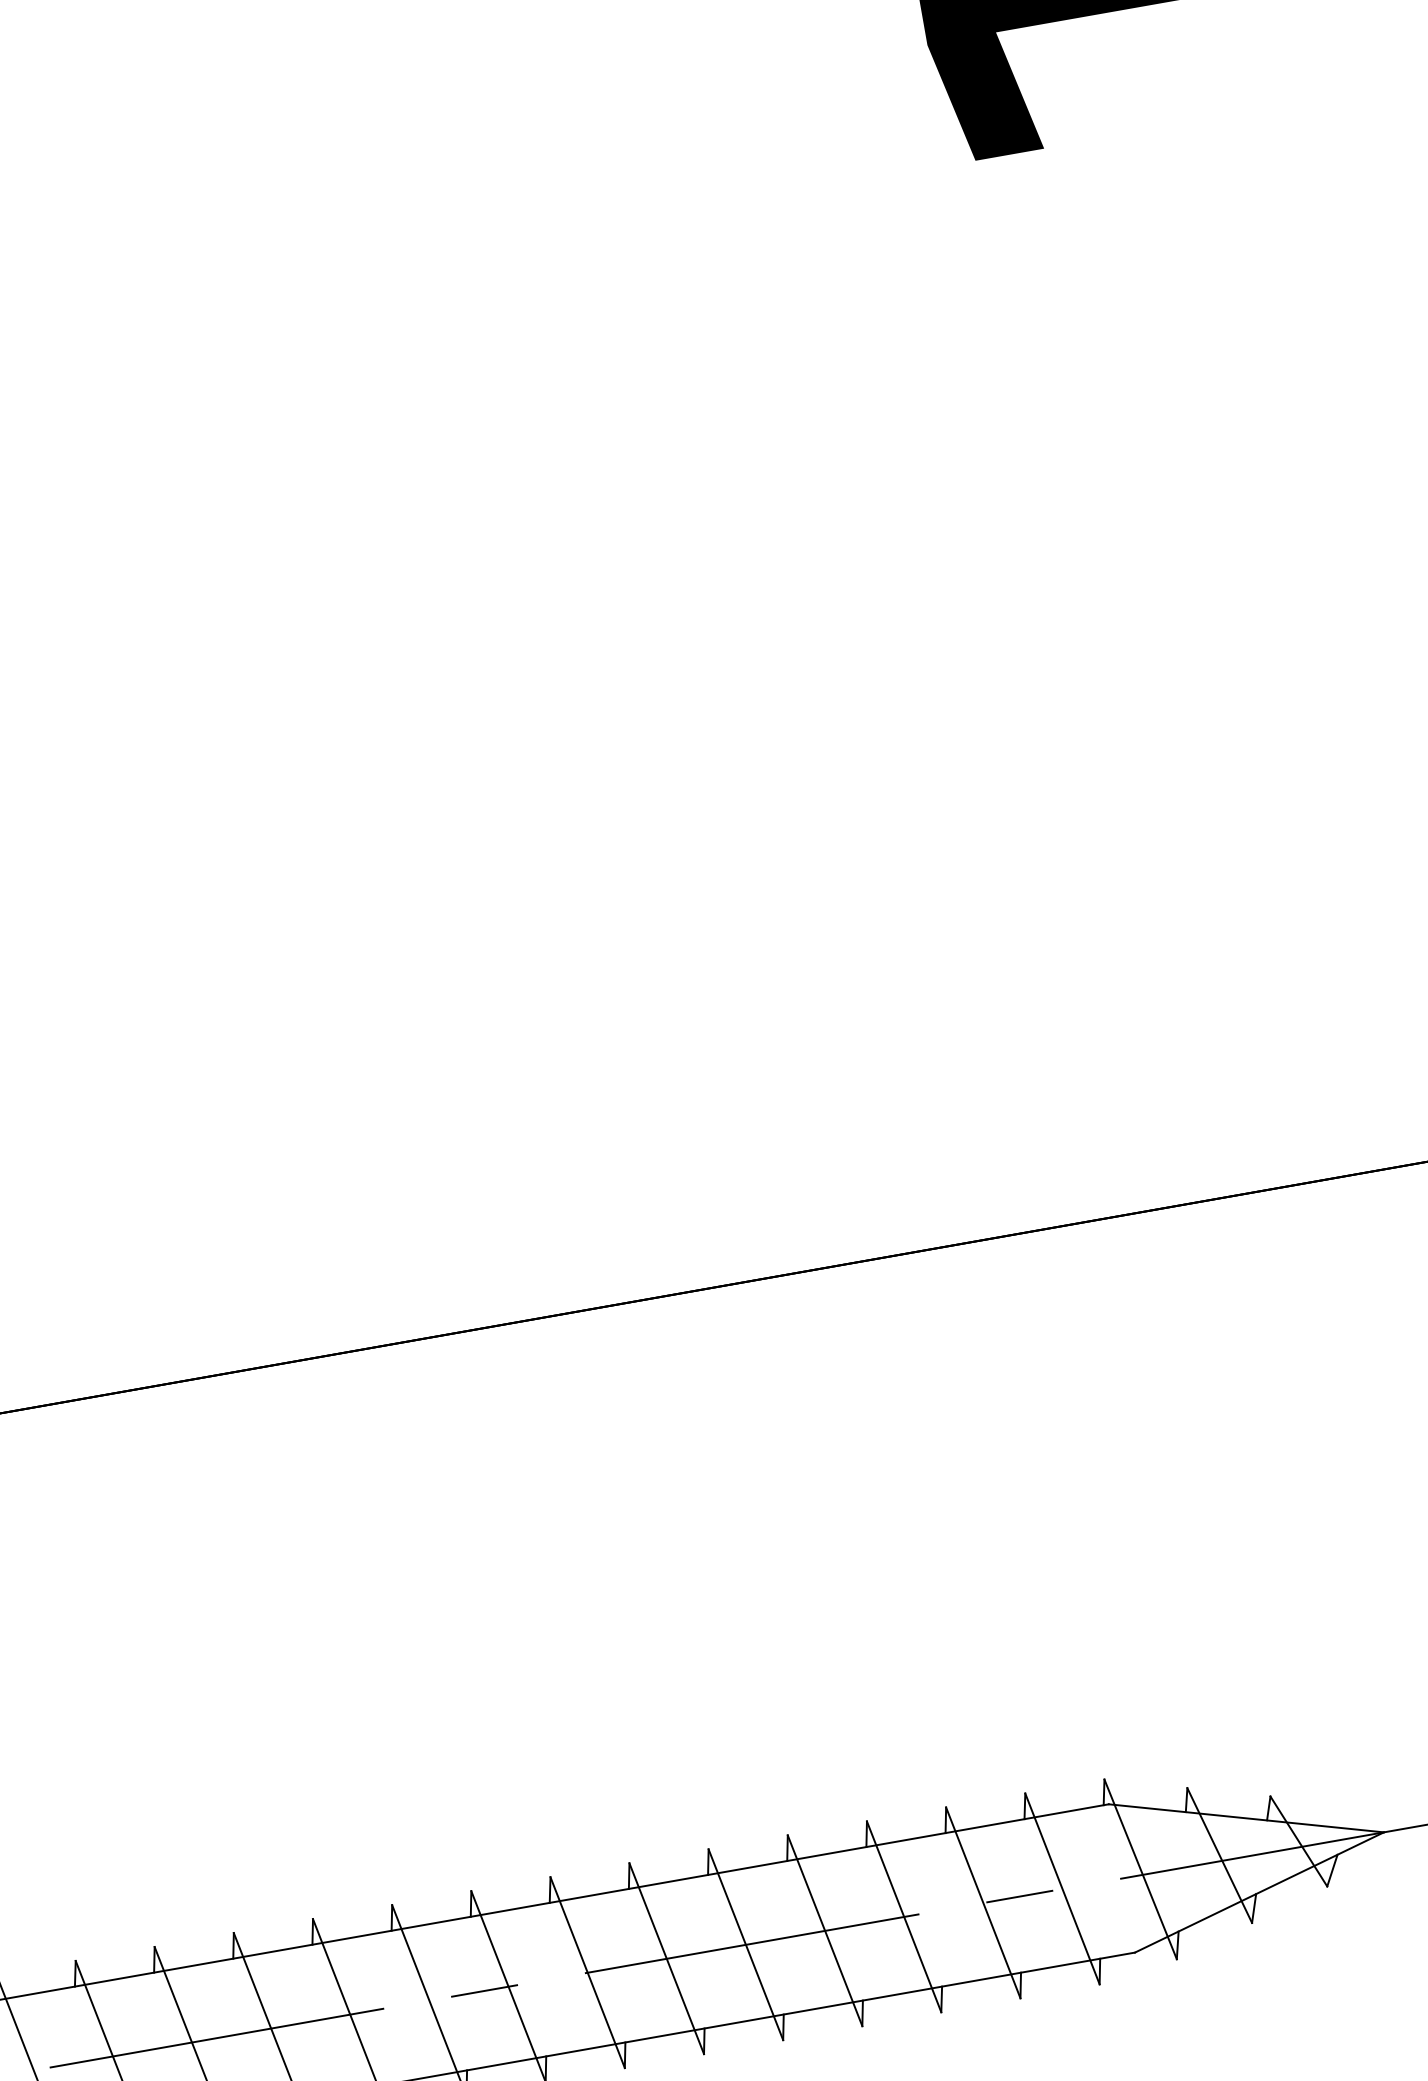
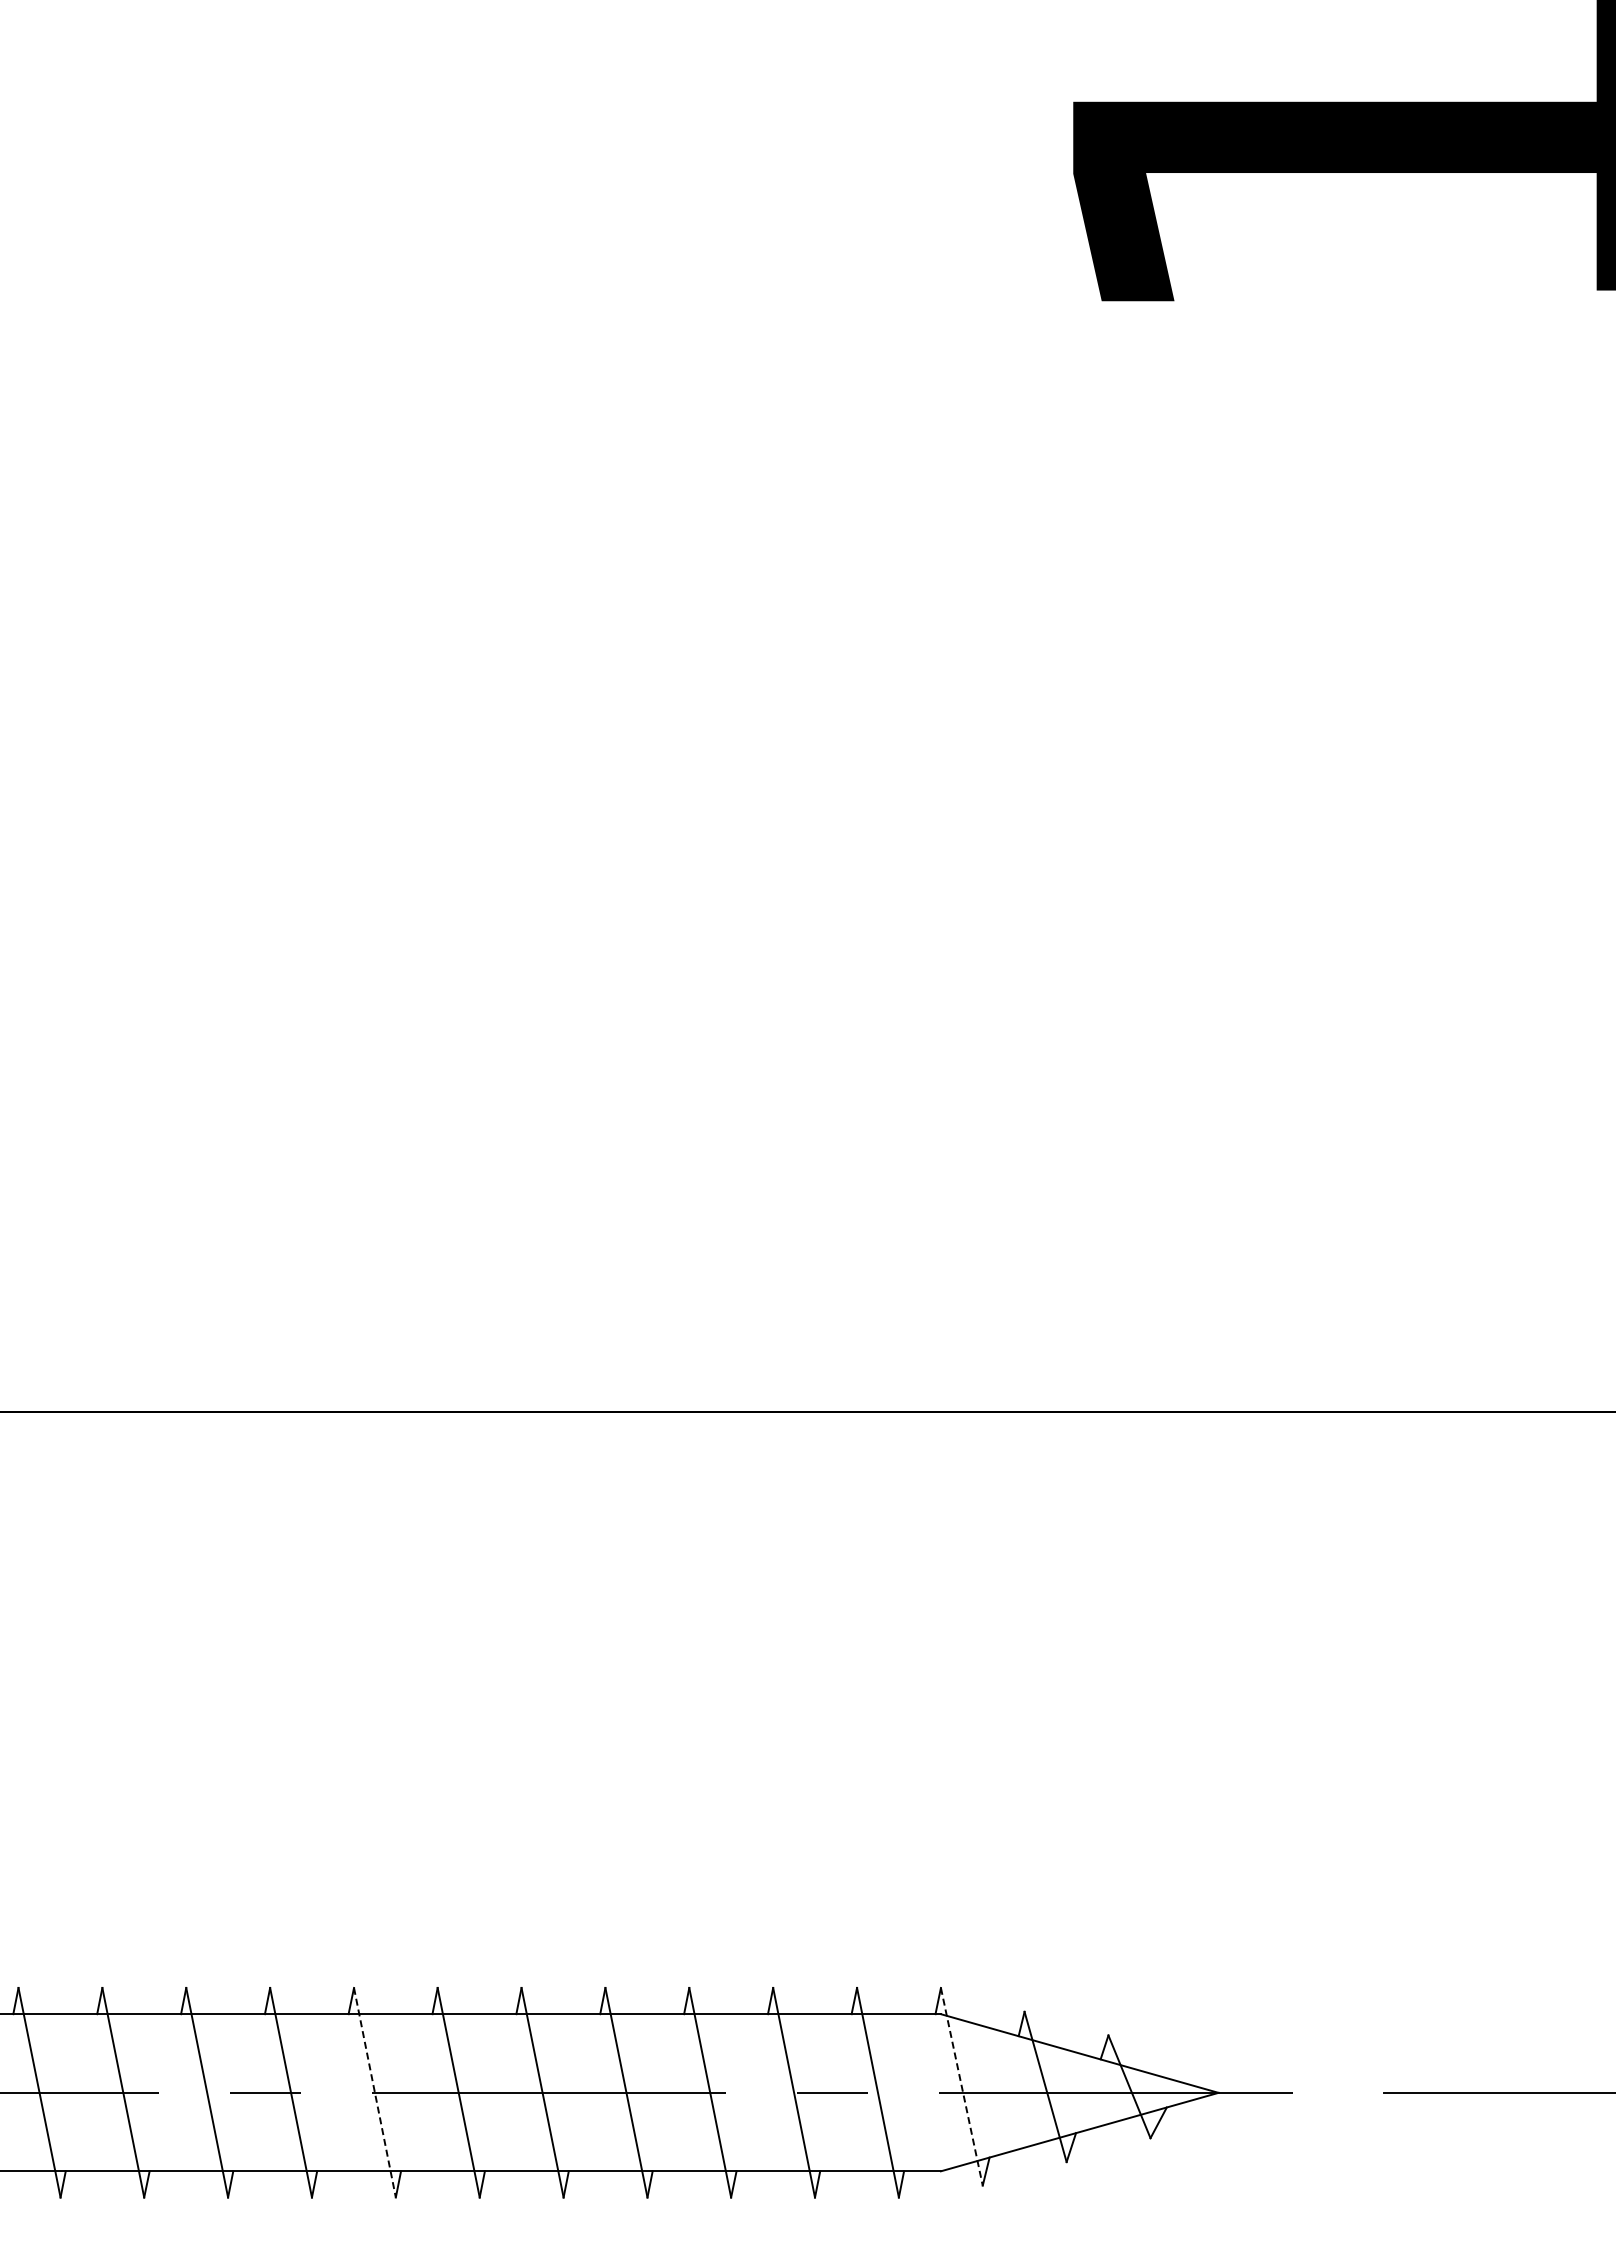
line: (1140, 1870) -> (961, 2087), solid -> dashed
line: (587, 1972) -> (374, 2092), solid -> dashed

